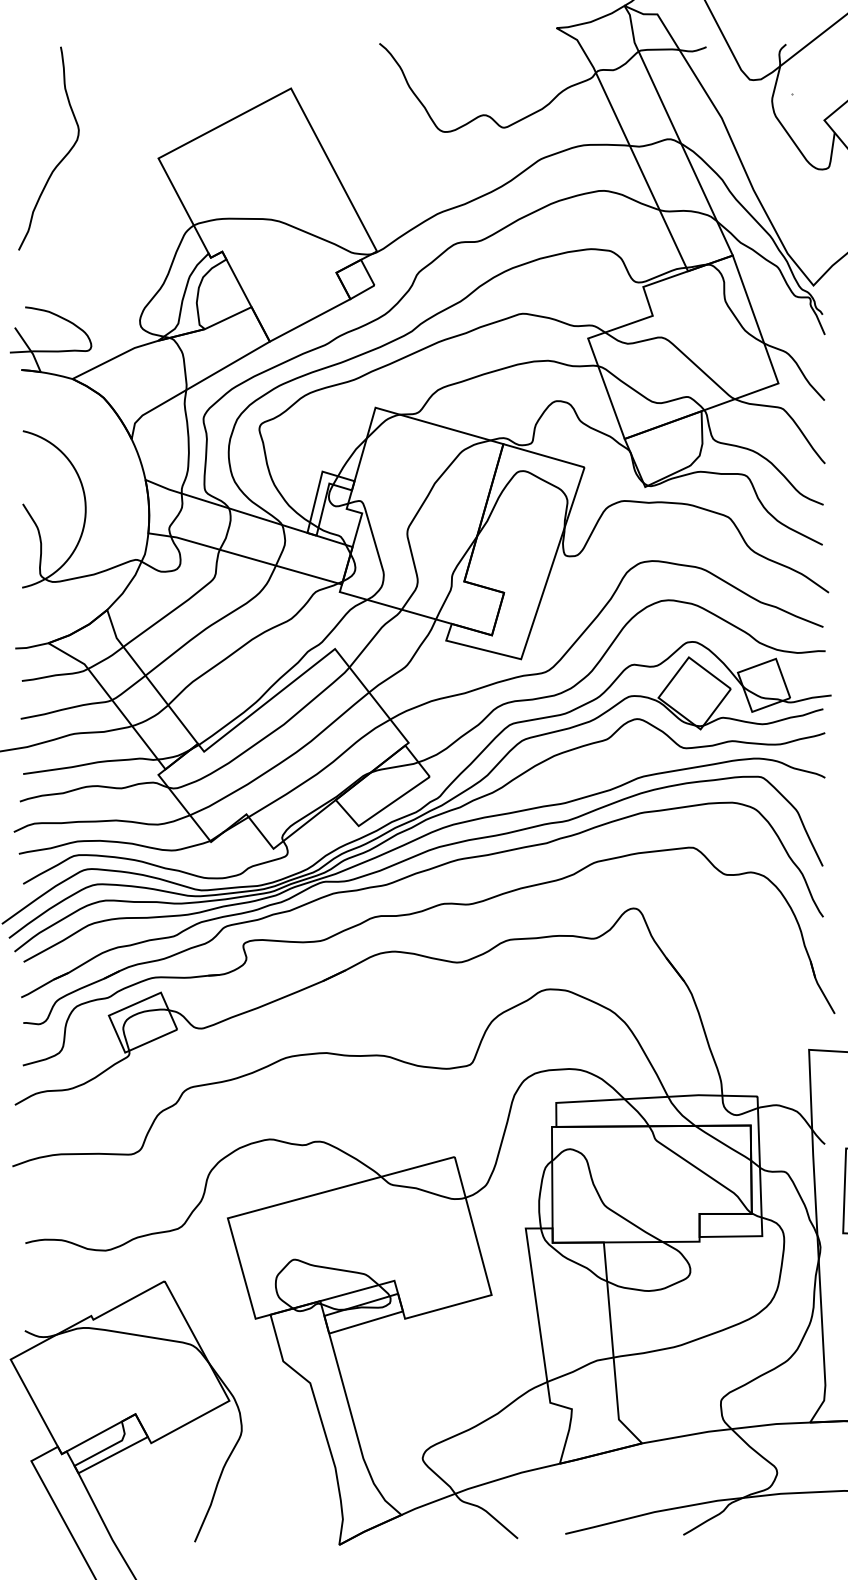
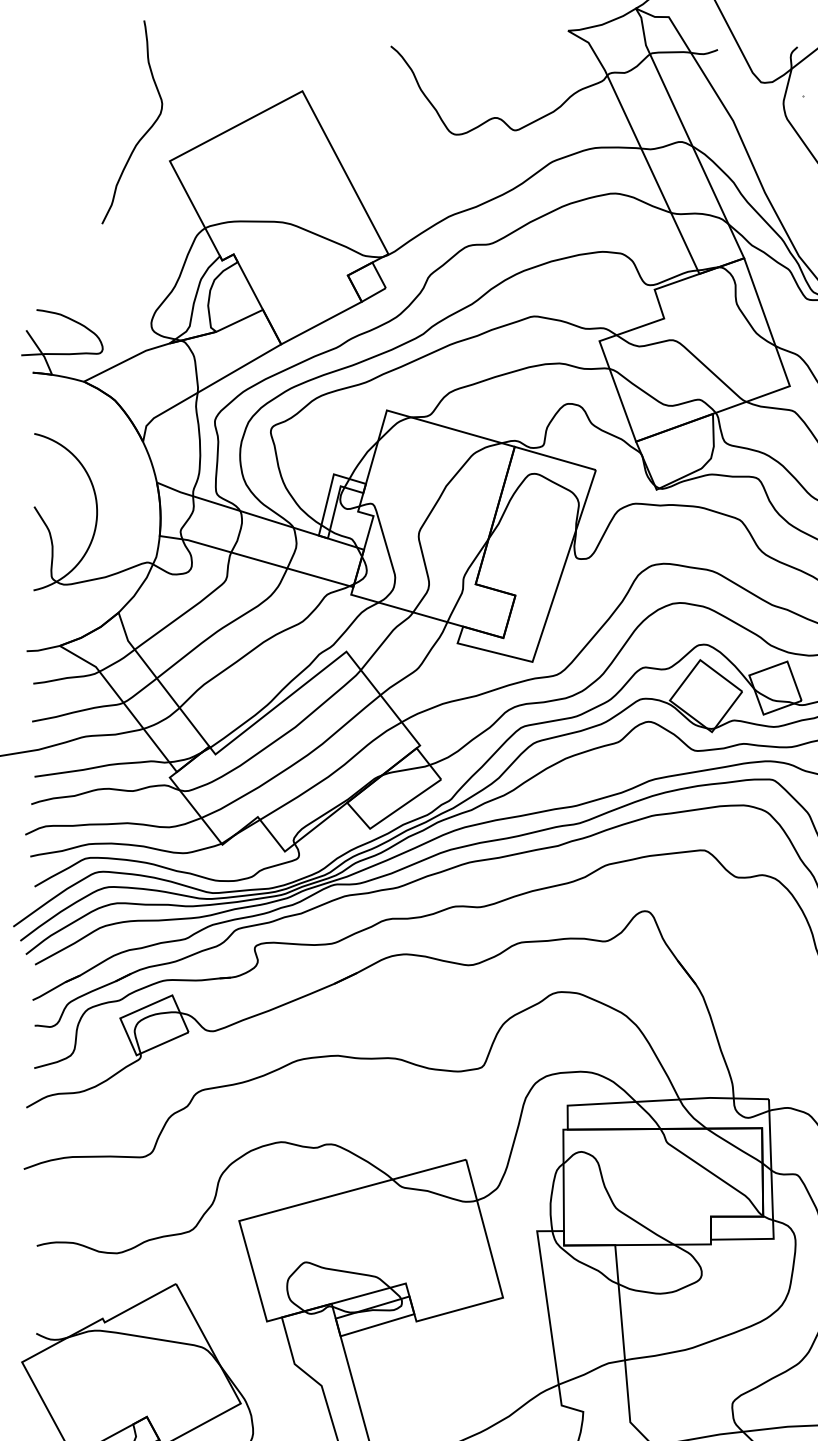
curve: (60, 160) -> (143, 134), moved

